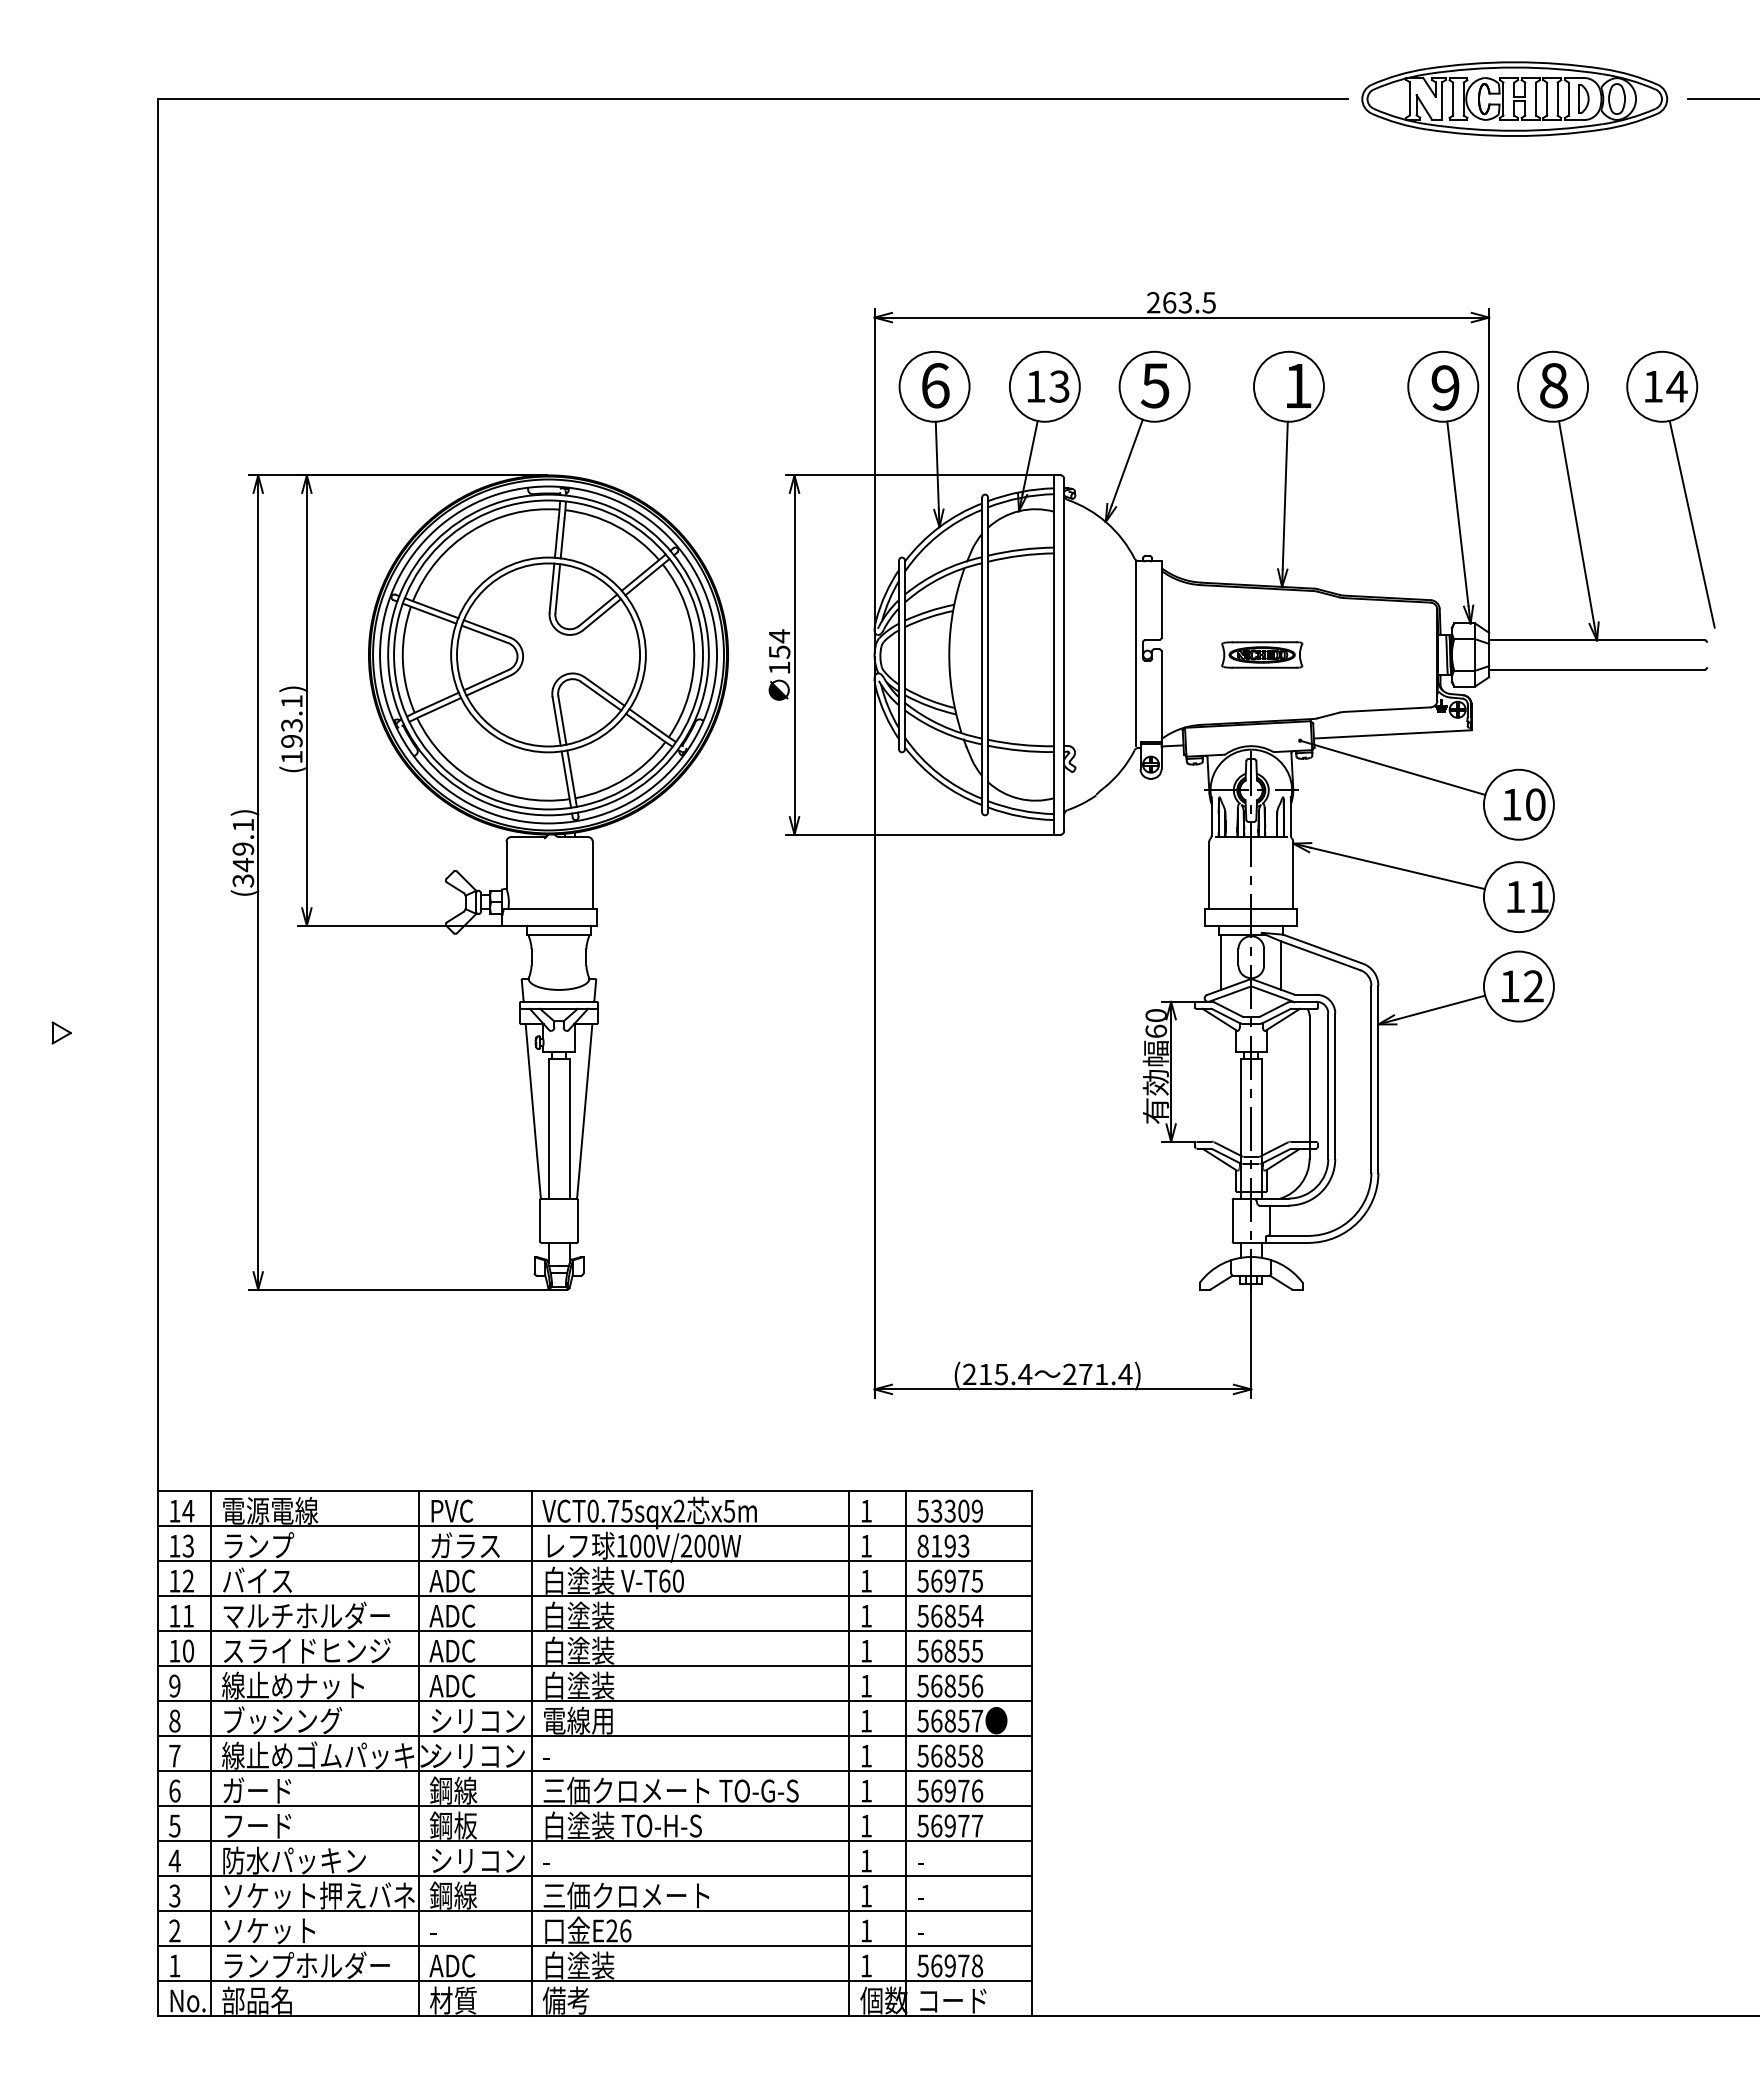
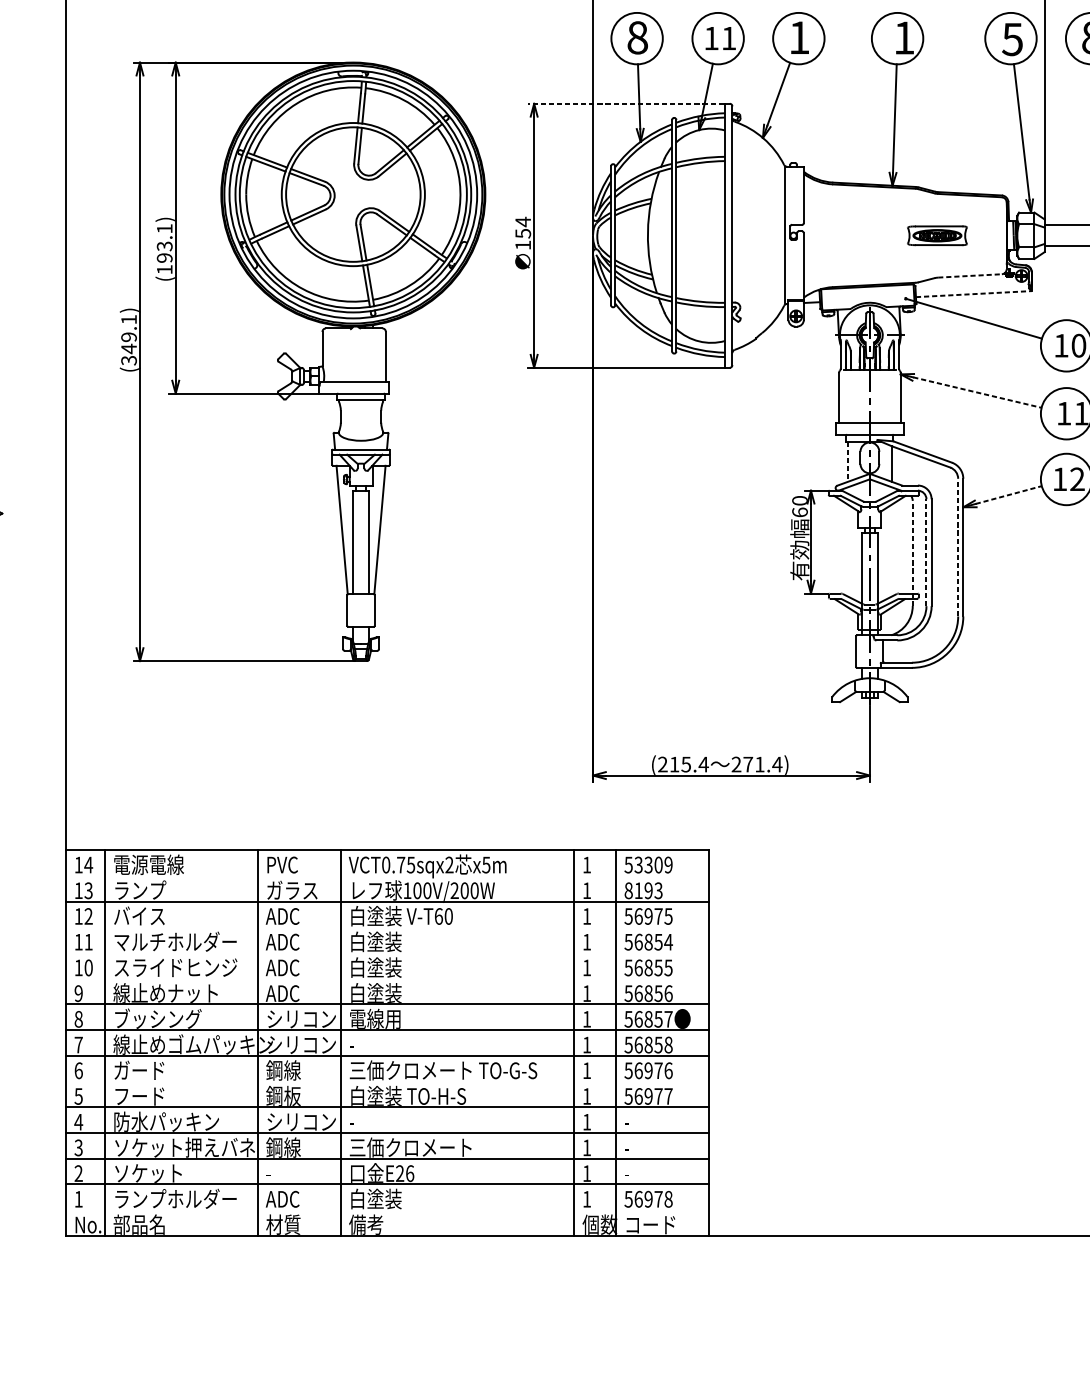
text: (935, 385) -> (637, 37), 6 -> 8
text: (1154, 385) -> (798, 37), 5 -> 1
text: (1059, 386) -> (728, 38), 13 -> 11
text: (1445, 387) -> (1012, 39), 9 -> 5
line: (918, 475) -> (625, 103), solid -> dashed
part: (1262, 654) -> (937, 235), moved
line: (1387, 709) -> (970, 275), solid -> dashed
line: (1392, 734) -> (973, 294), solid -> dashed
line: (1397, 868) -> (977, 392), solid -> dashed
part: (479, 882) -> (302, 361), moved
line: (1220, 963) -> (847, 462), solid -> dashed
line: (1440, 1007) -> (1008, 494), solid -> dashed
line: (1371, 1079) -> (958, 547), solid -> dashed
line: (1309, 1086) -> (912, 552), solid -> dashed
line: (1328, 1086) -> (926, 552), solid -> dashed
line: (594, 1525) -> (387, 875), removed
line: (594, 1595) -> (387, 927), removed
line: (594, 1630) -> (387, 952), removed
line: (594, 1665) -> (387, 978), removed
line: (594, 1805) -> (387, 1081), removed
line: (594, 1980) -> (387, 1210), removed

